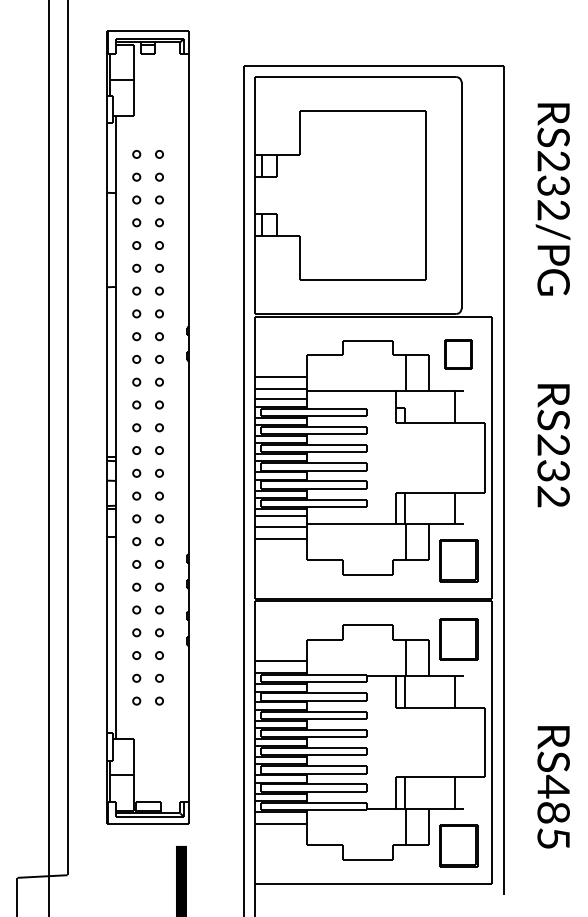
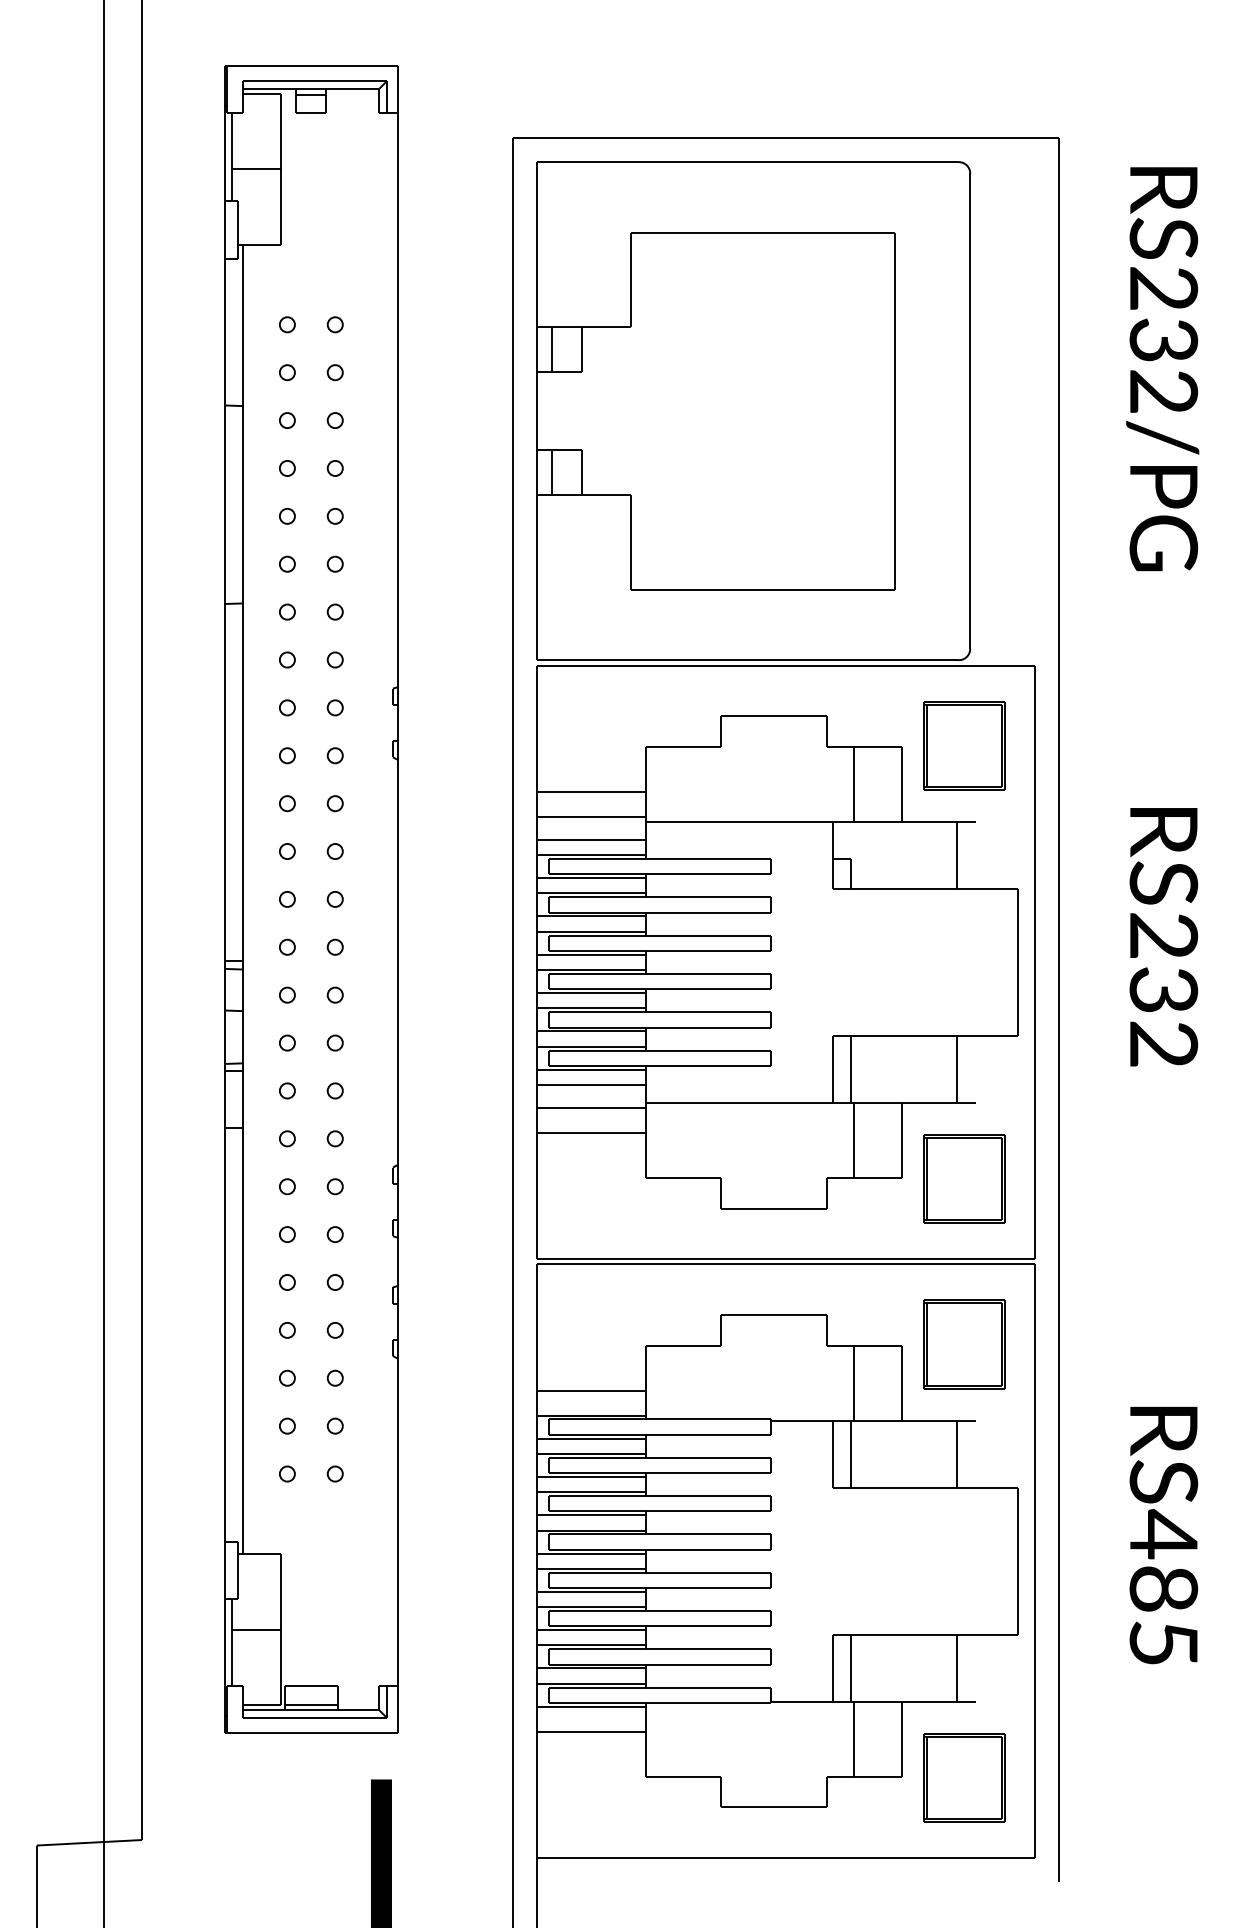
text: (552, 199) -> (1161, 369), moved
part: (458, 354) -> (963, 745), size x1.43
text: (553, 787) -> (1163, 1535), moved

